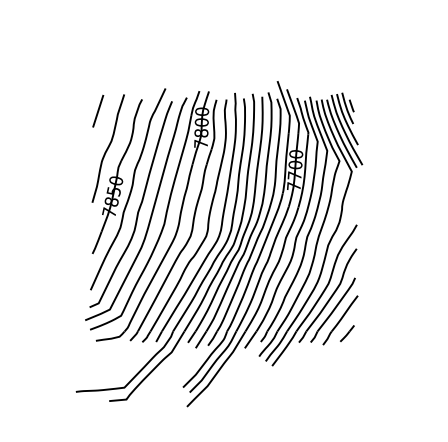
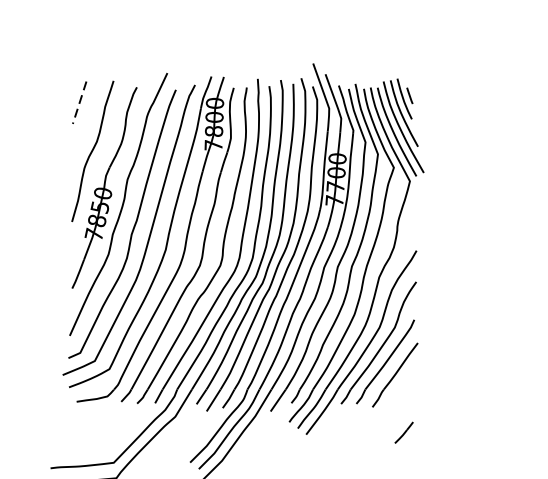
line: (98, 111) -> (80, 103), solid -> dashed
line: (347, 333) -> (404, 432), moved

